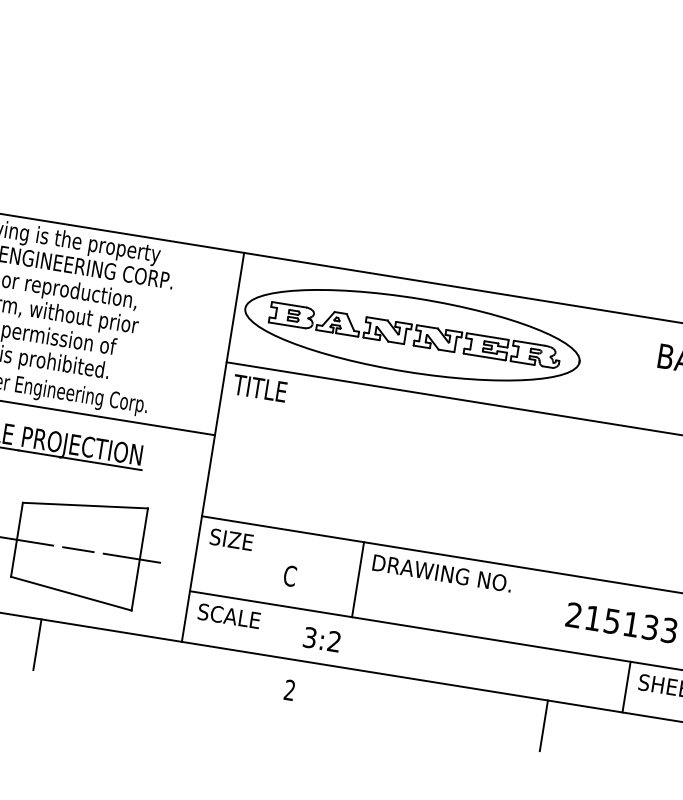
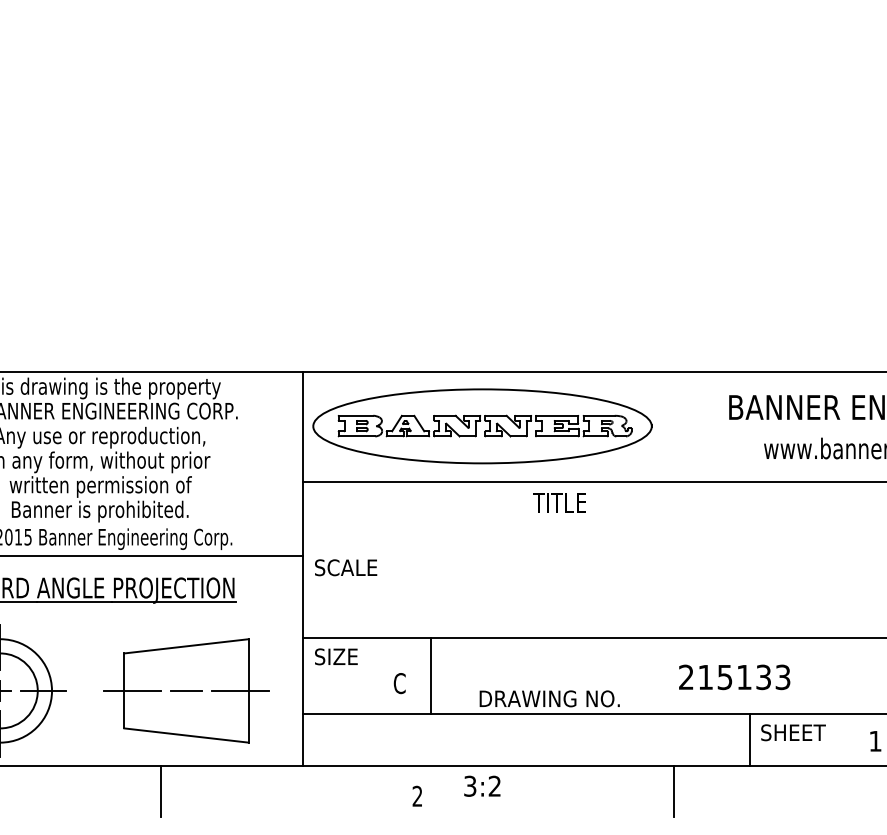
text: (260, 387) -> (559, 502), moved
text: (442, 573) -> (549, 698), moved
line: (358, 579) -> (431, 676), moved
text: (229, 616) -> (346, 567), moved
text: (322, 638) -> (482, 785), moved

